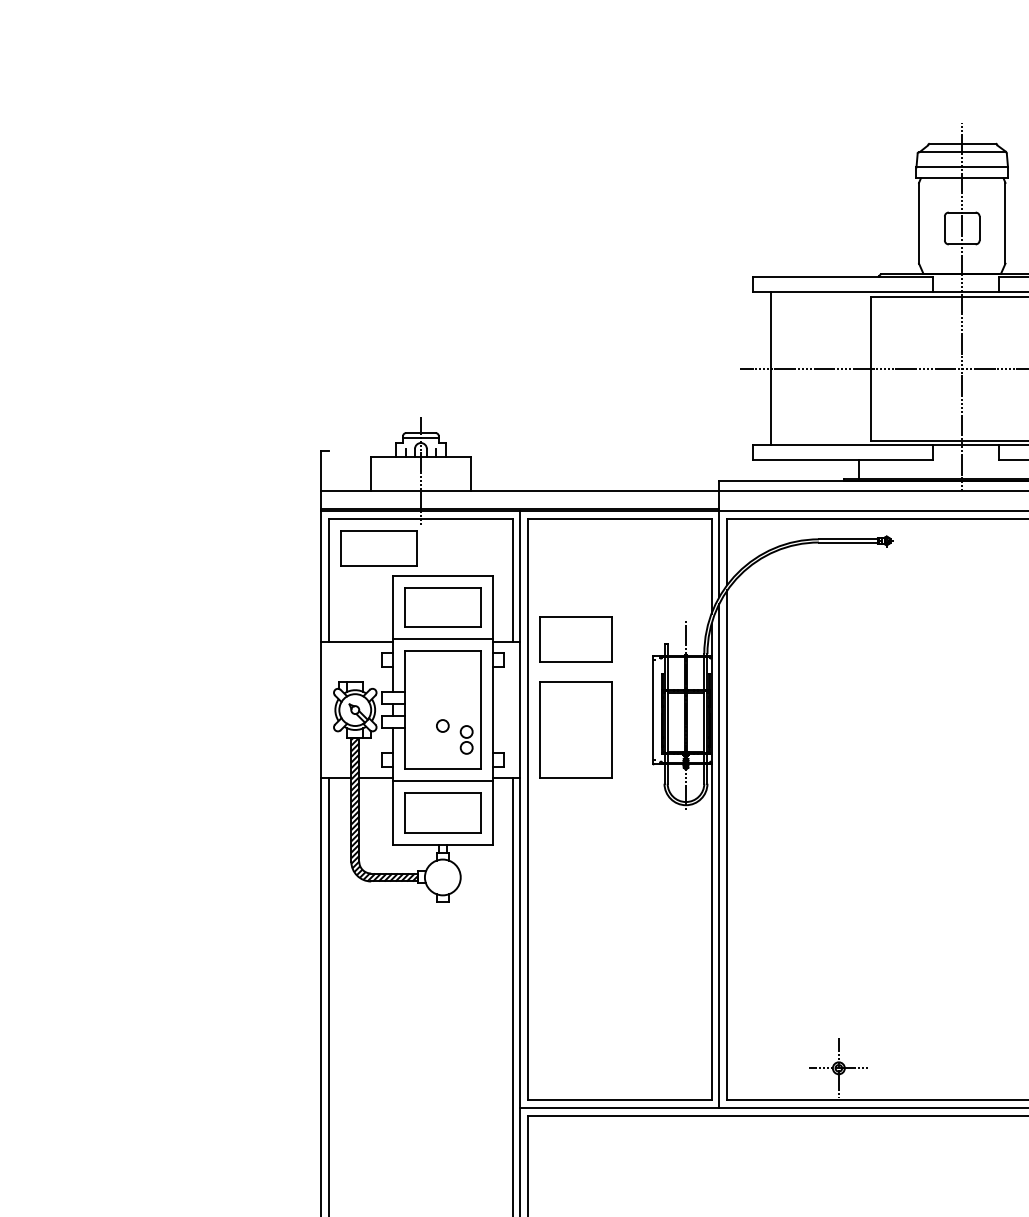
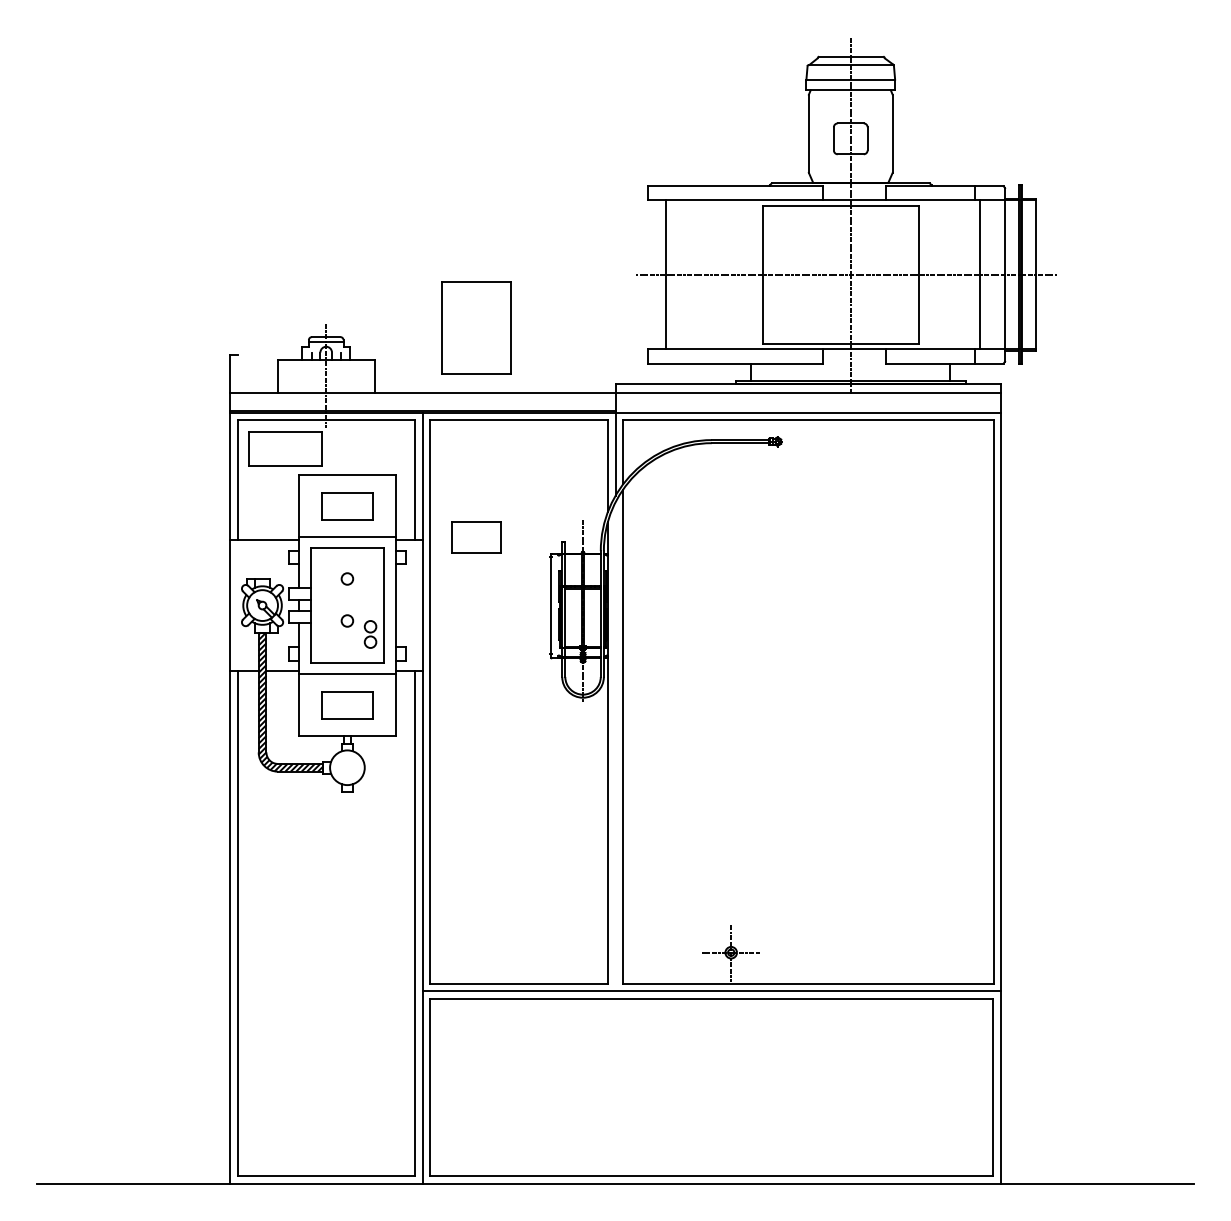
part: (442, 606) -> (347, 505), size x0.7
part: (576, 639) -> (476, 537), size x0.7
circle: (442, 682) -> (347, 578), added
part: (576, 729) -> (476, 327), moved
part: (442, 812) -> (347, 704), size x0.7
line: (719, 855) -> (615, 746), removed

